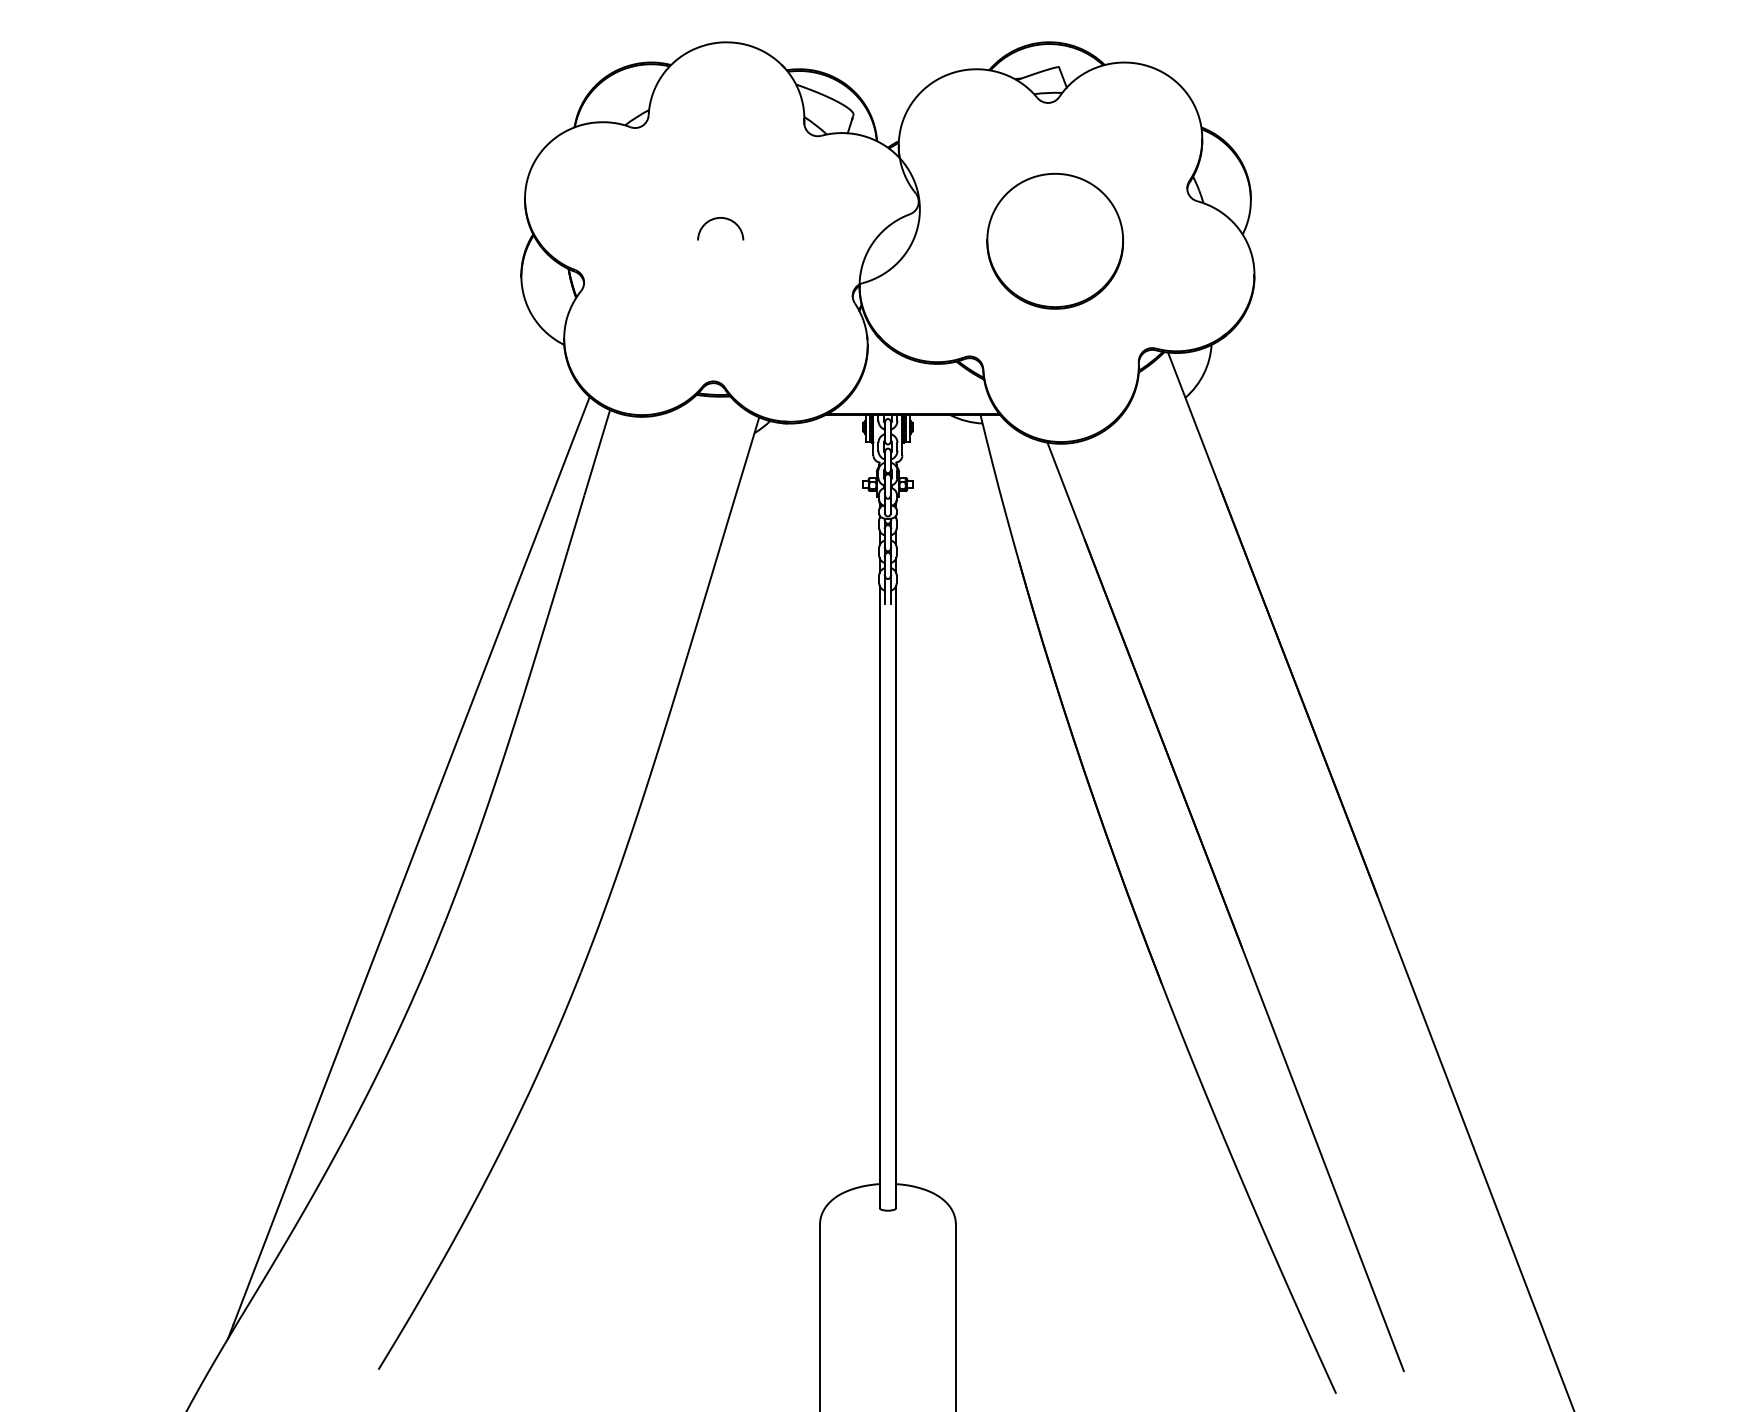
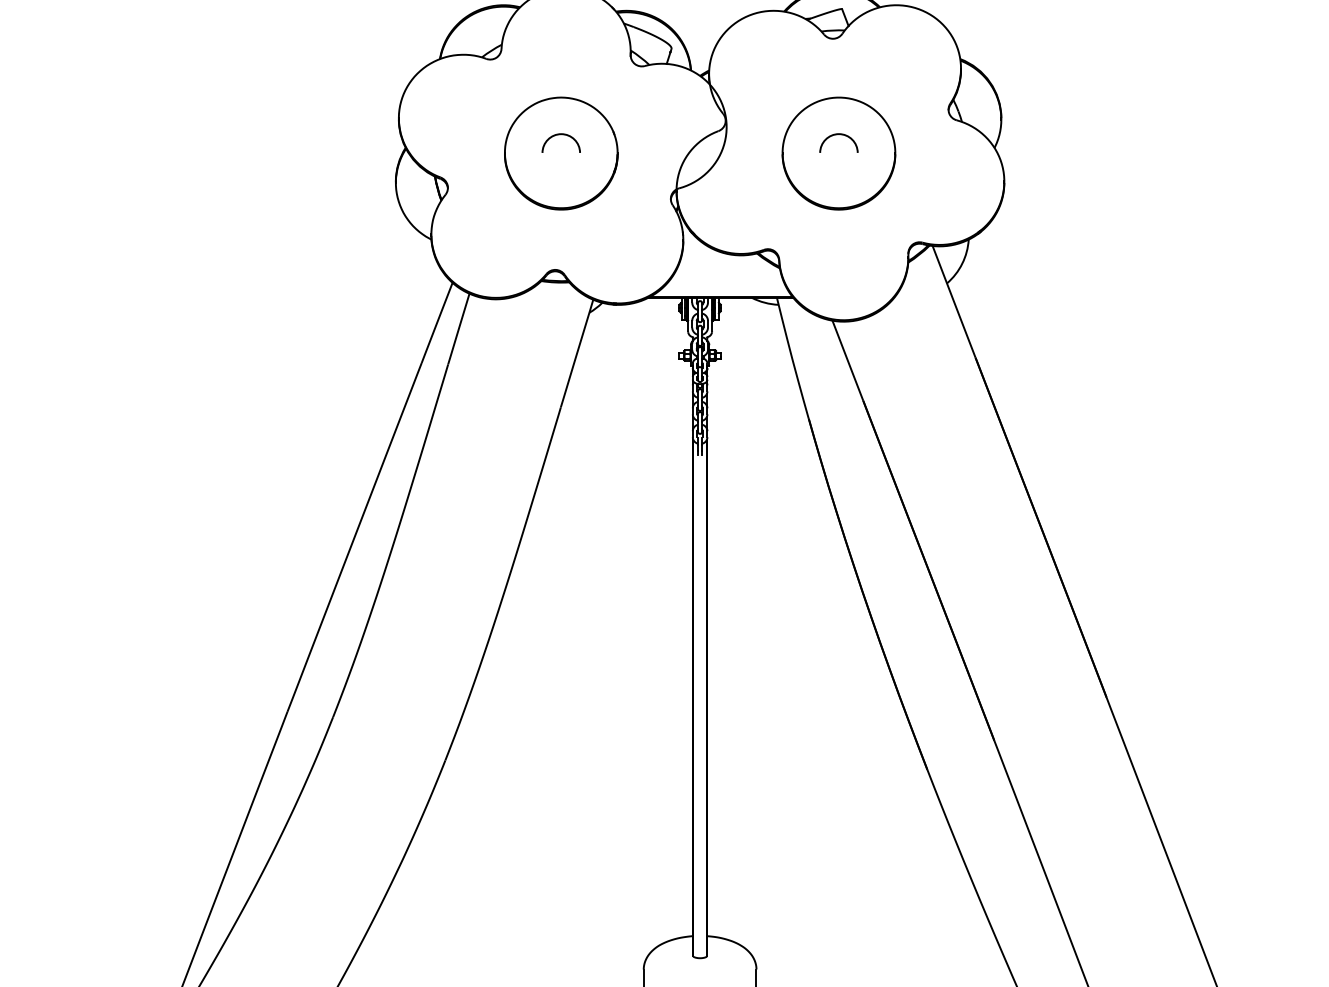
arc: (1051, 219) -> (835, 135), added
part: (720, 240) -> (561, 152), added

